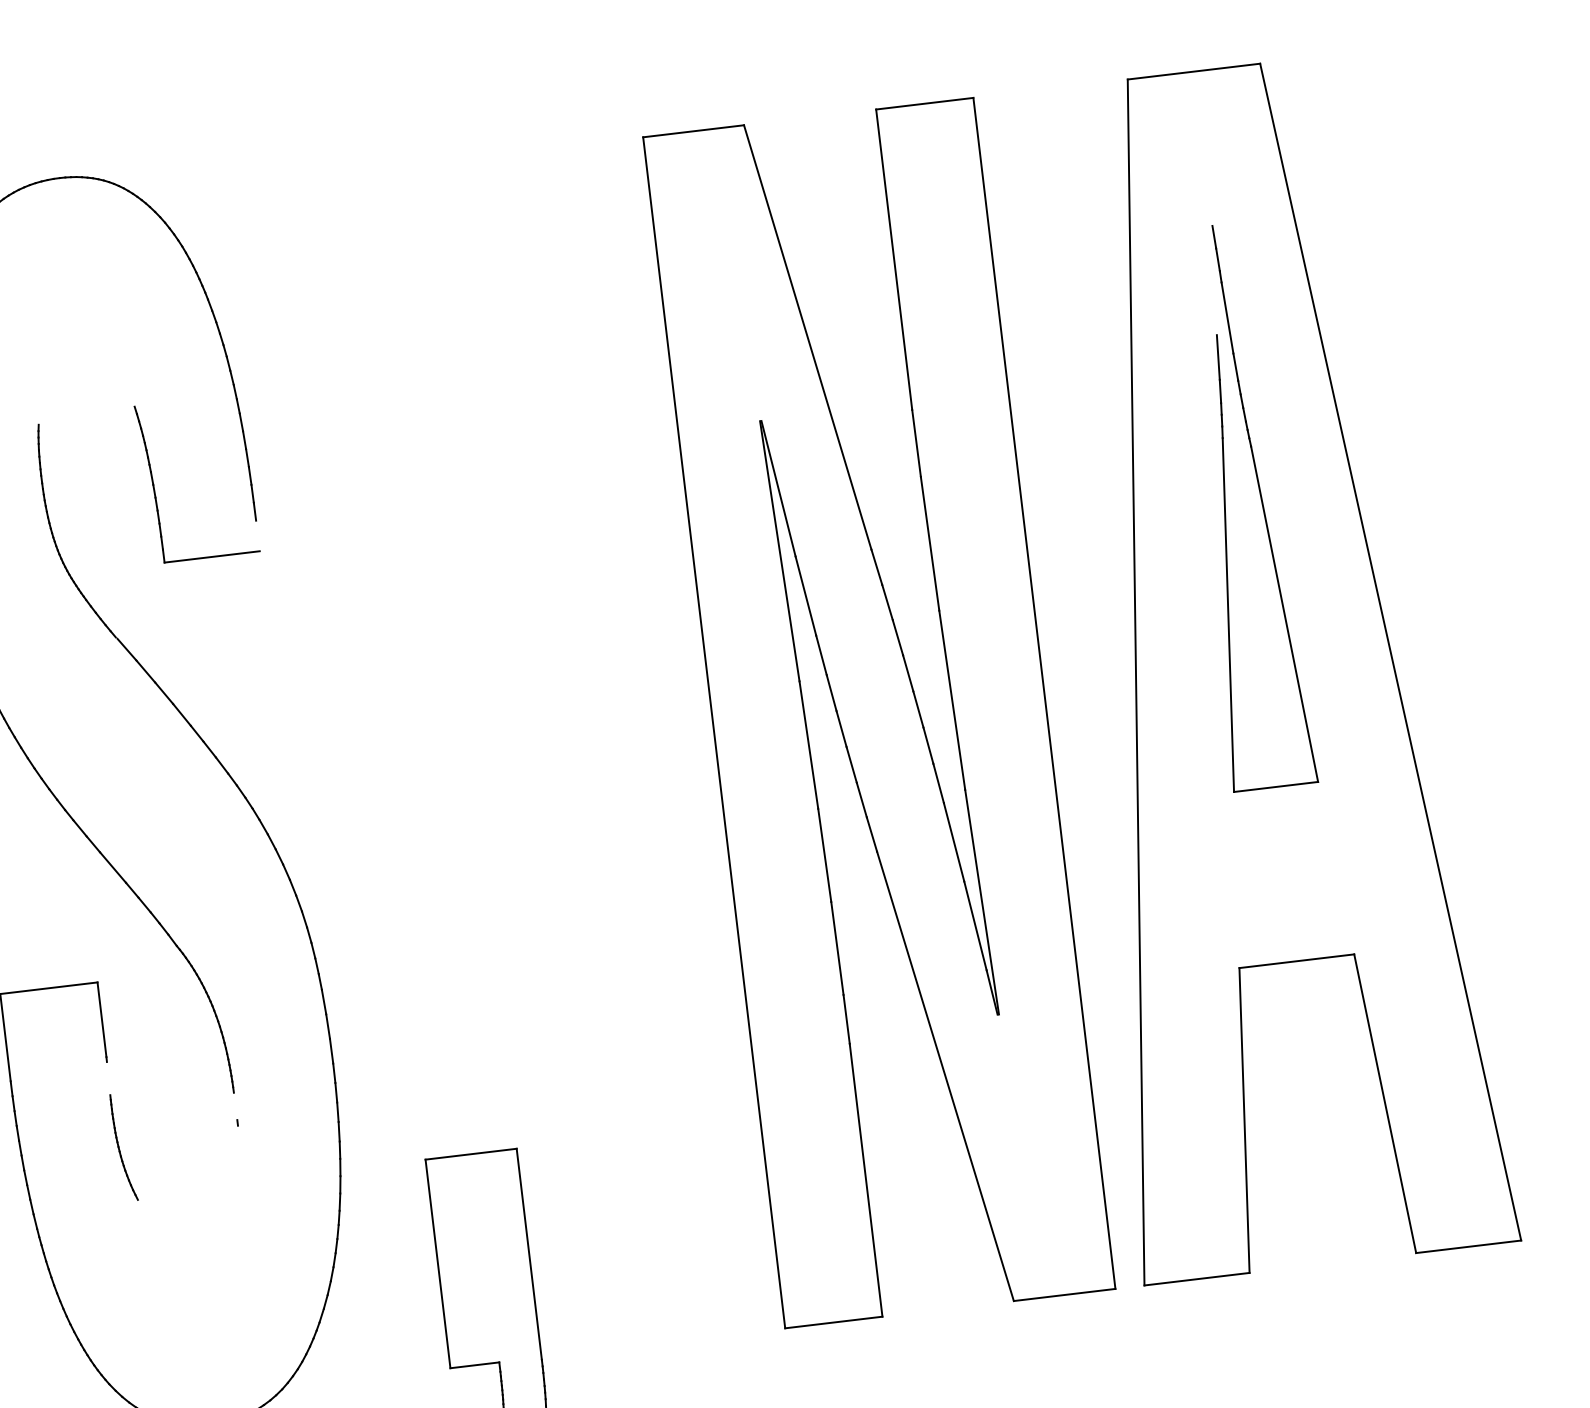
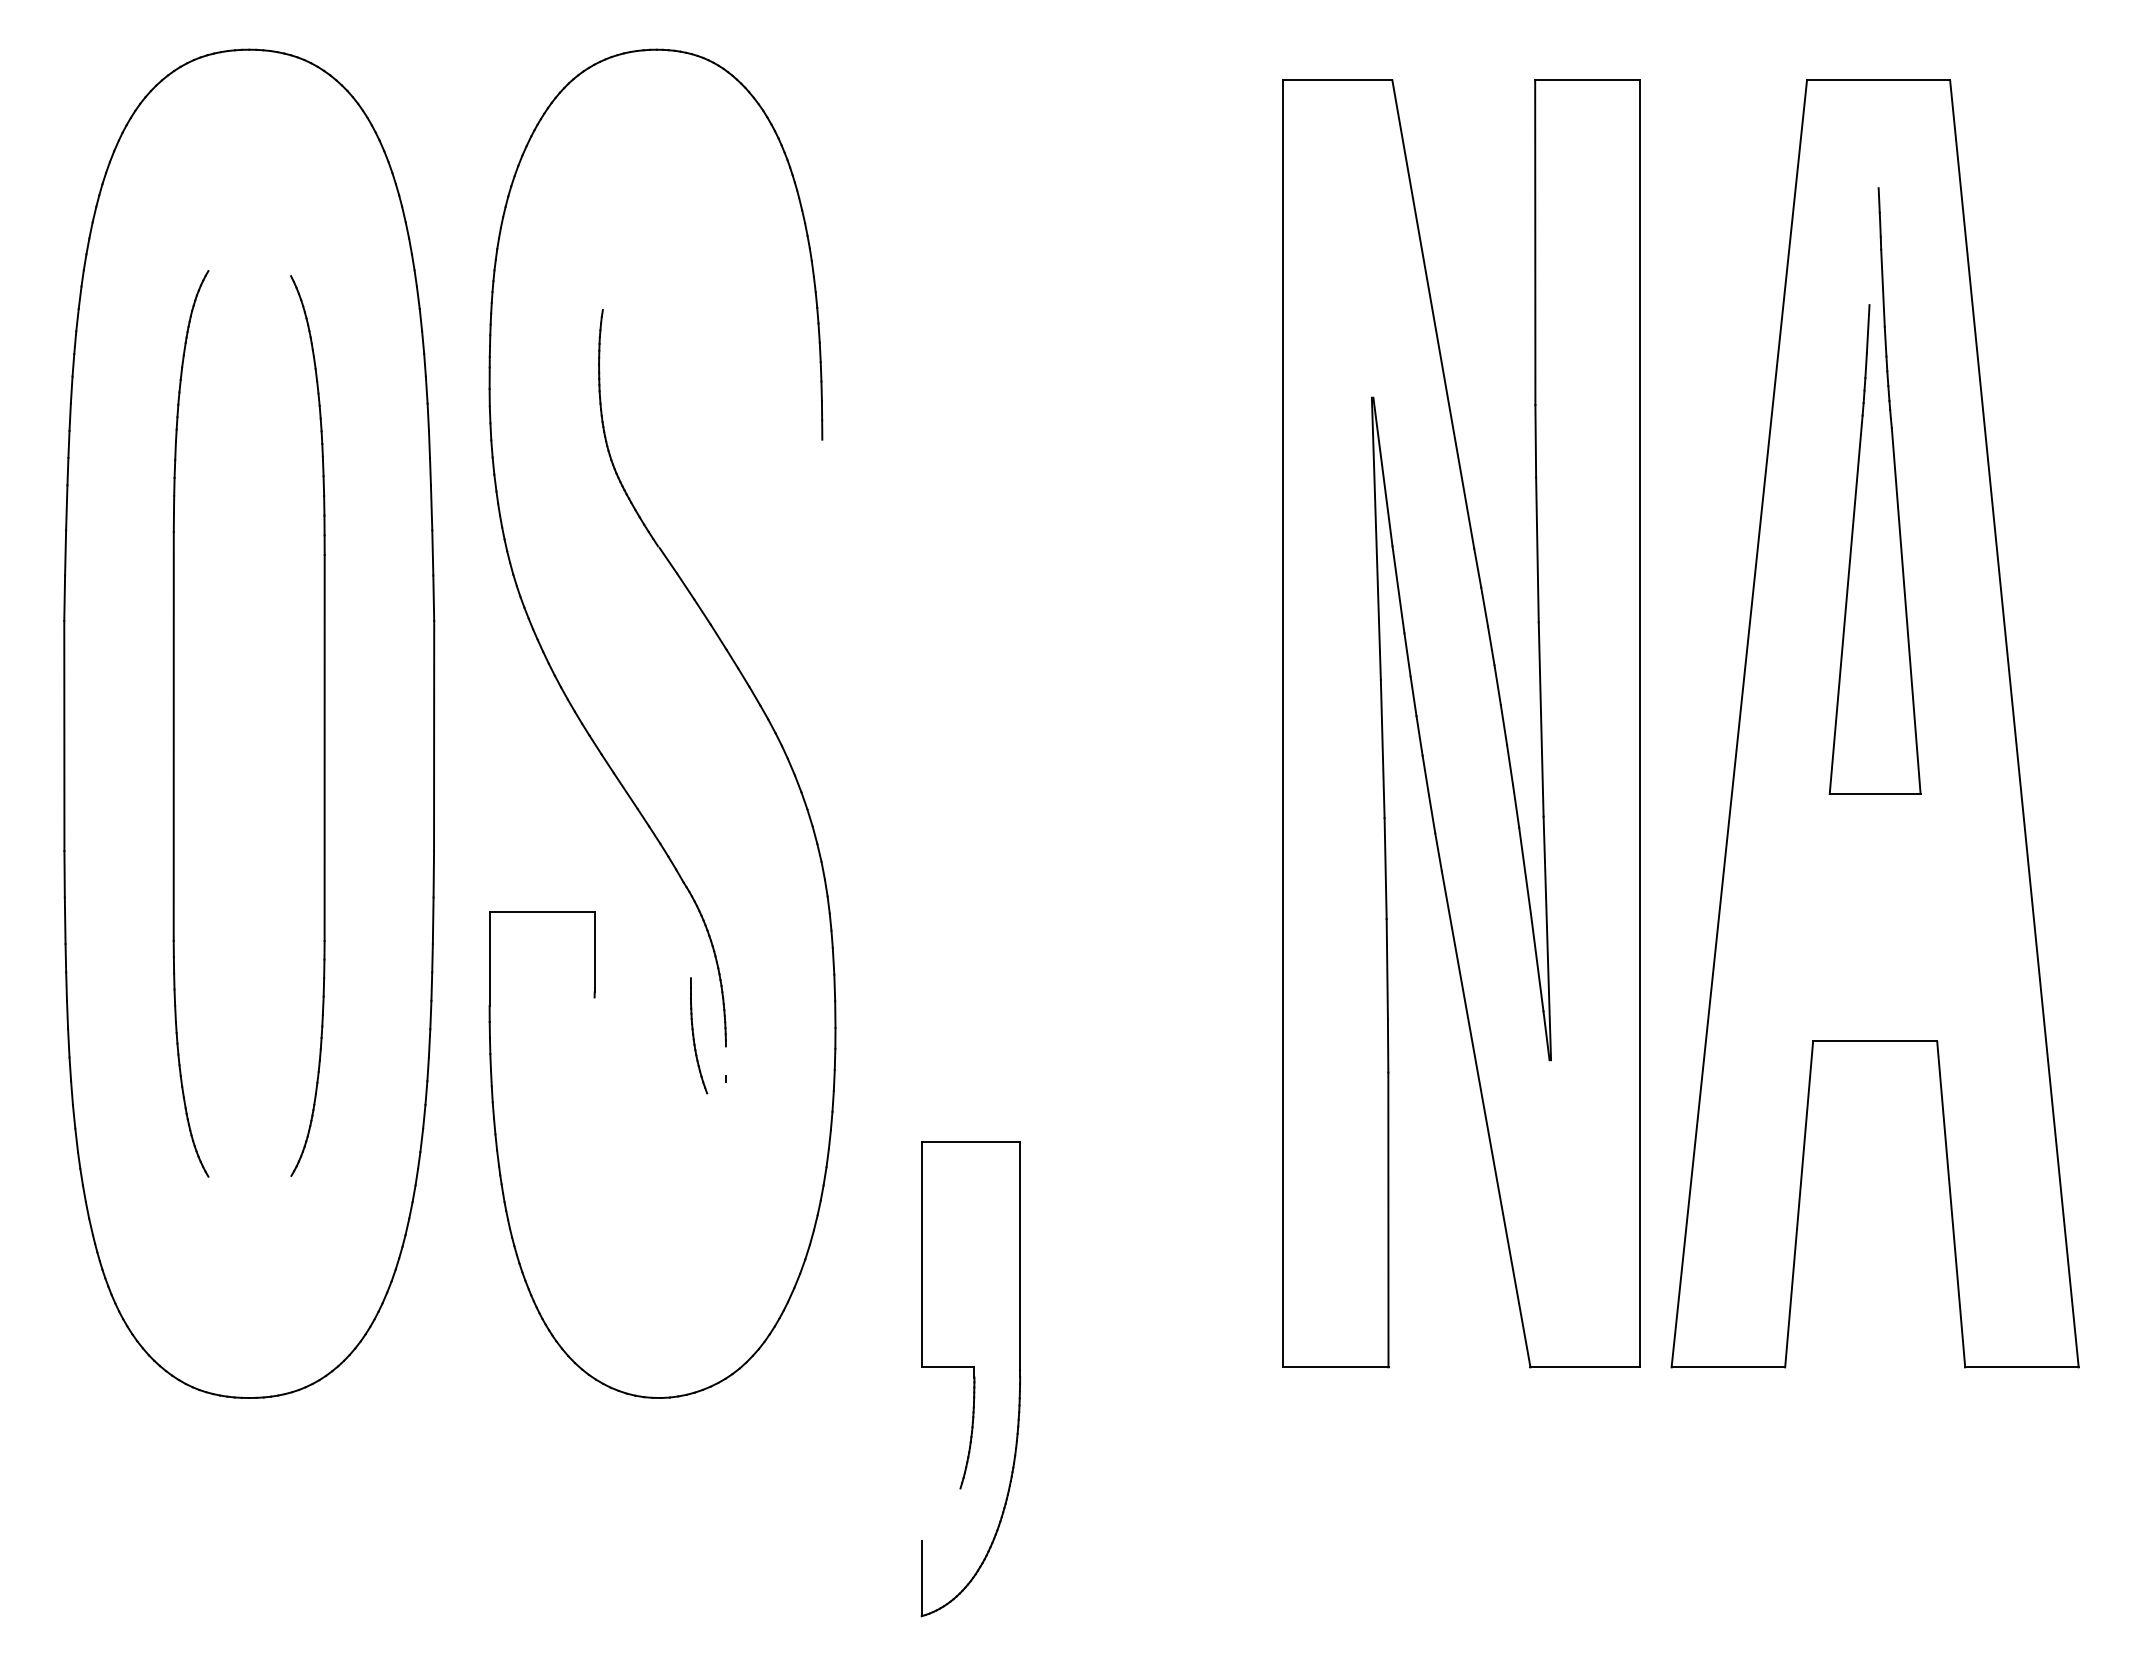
part: (154, 483) -> (718, 387), removed
part: (1226, 507) -> (1857, 489), moved
part: (124, 1147) -> (699, 1035), moved

